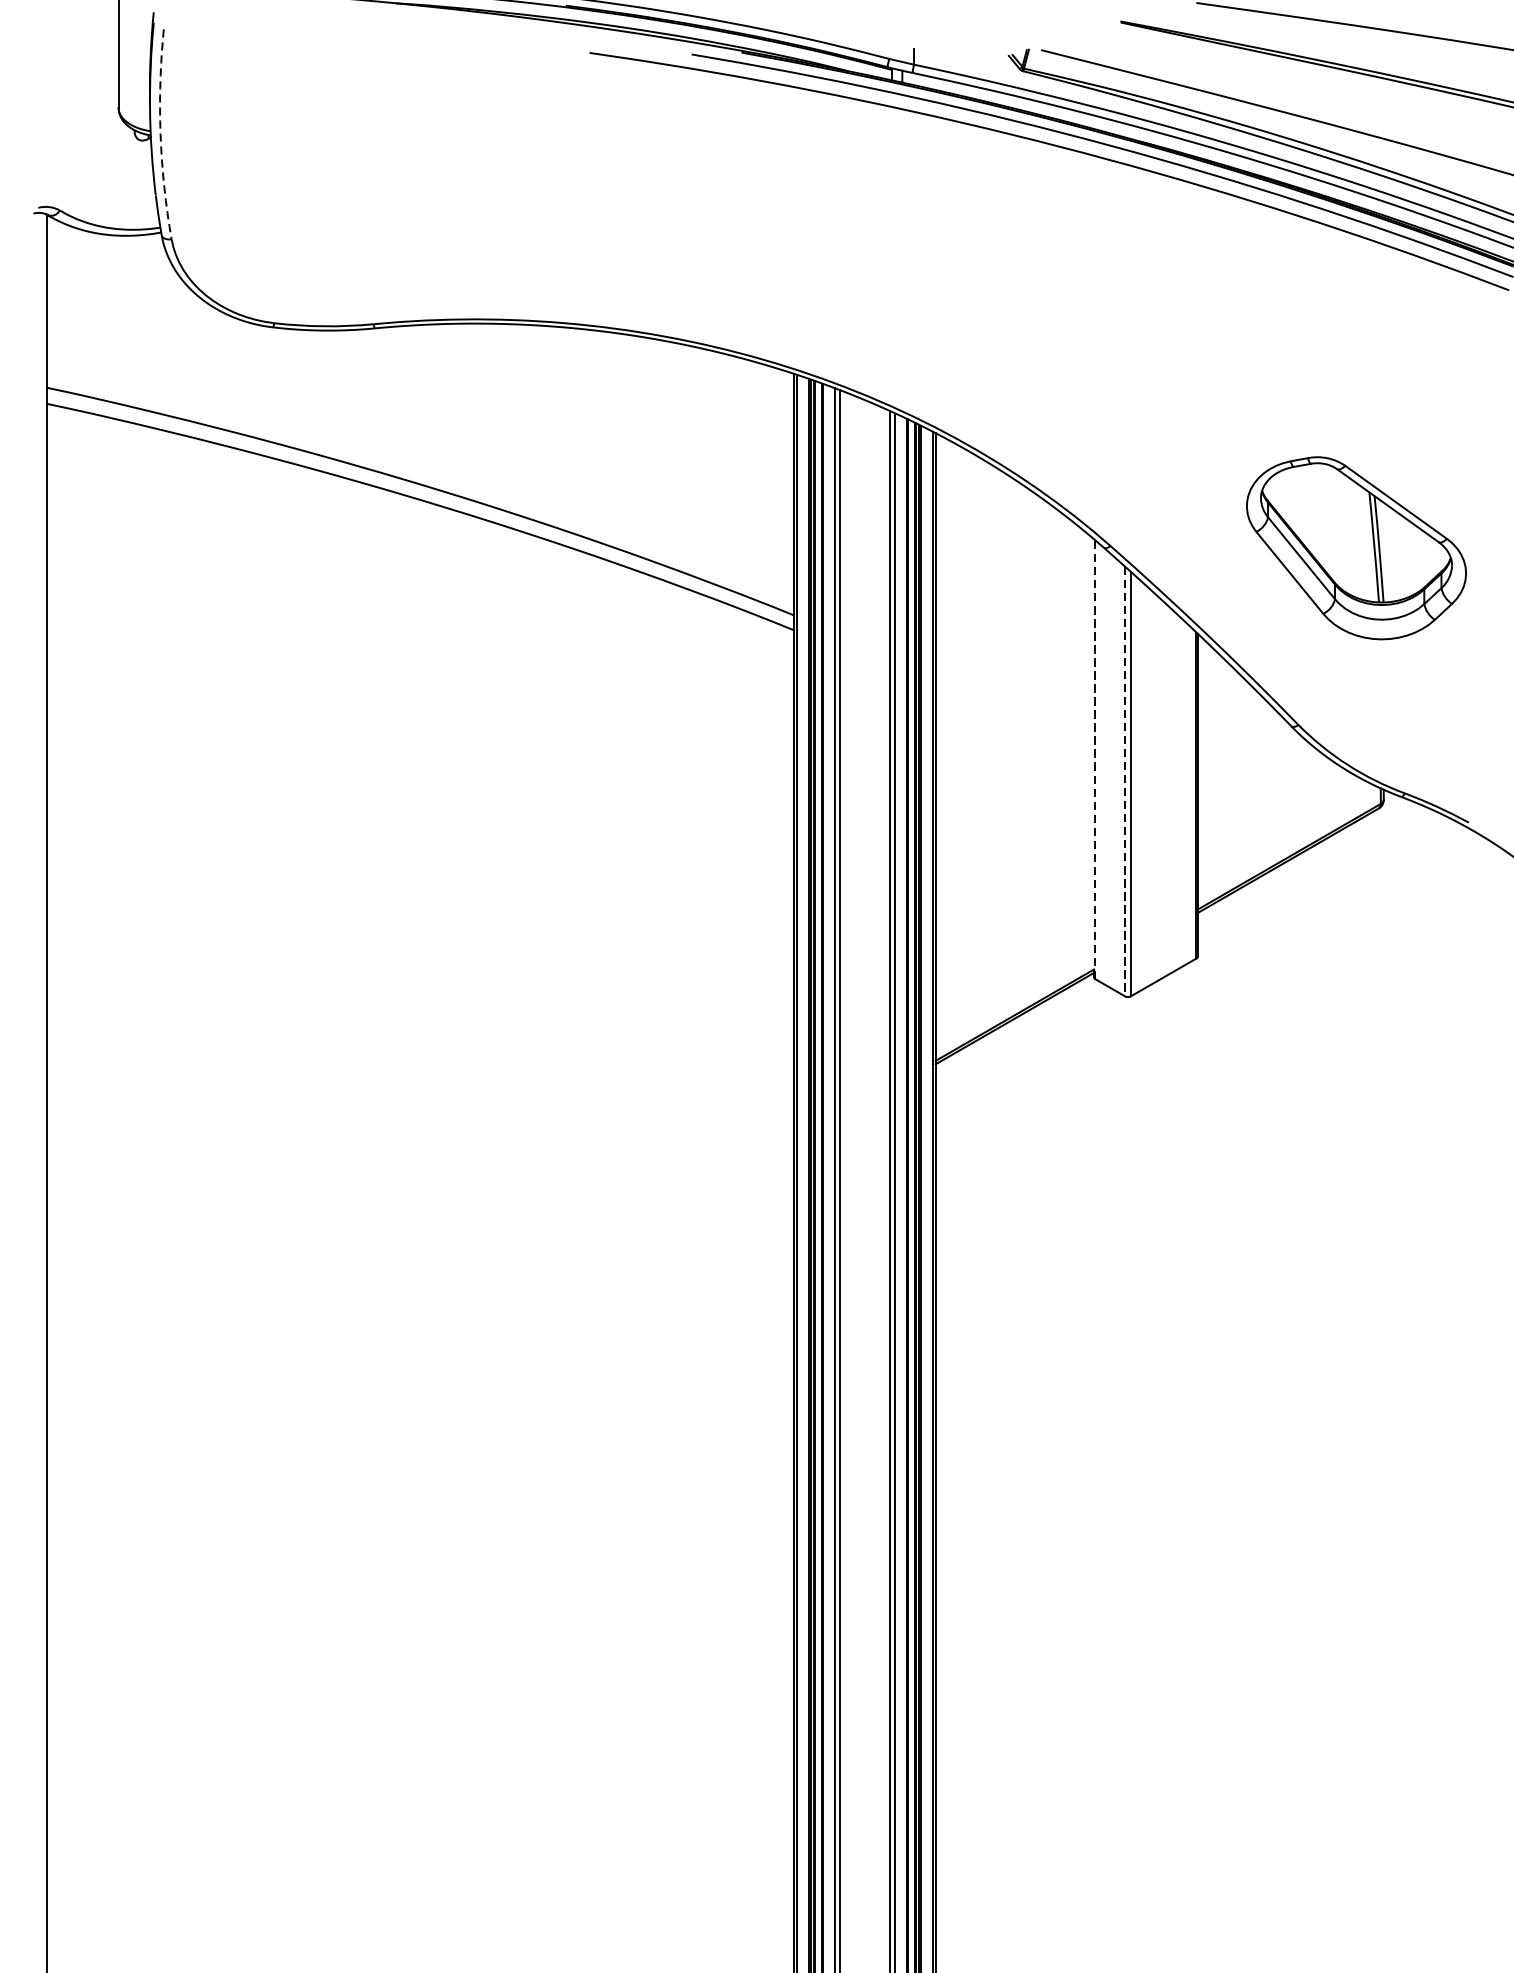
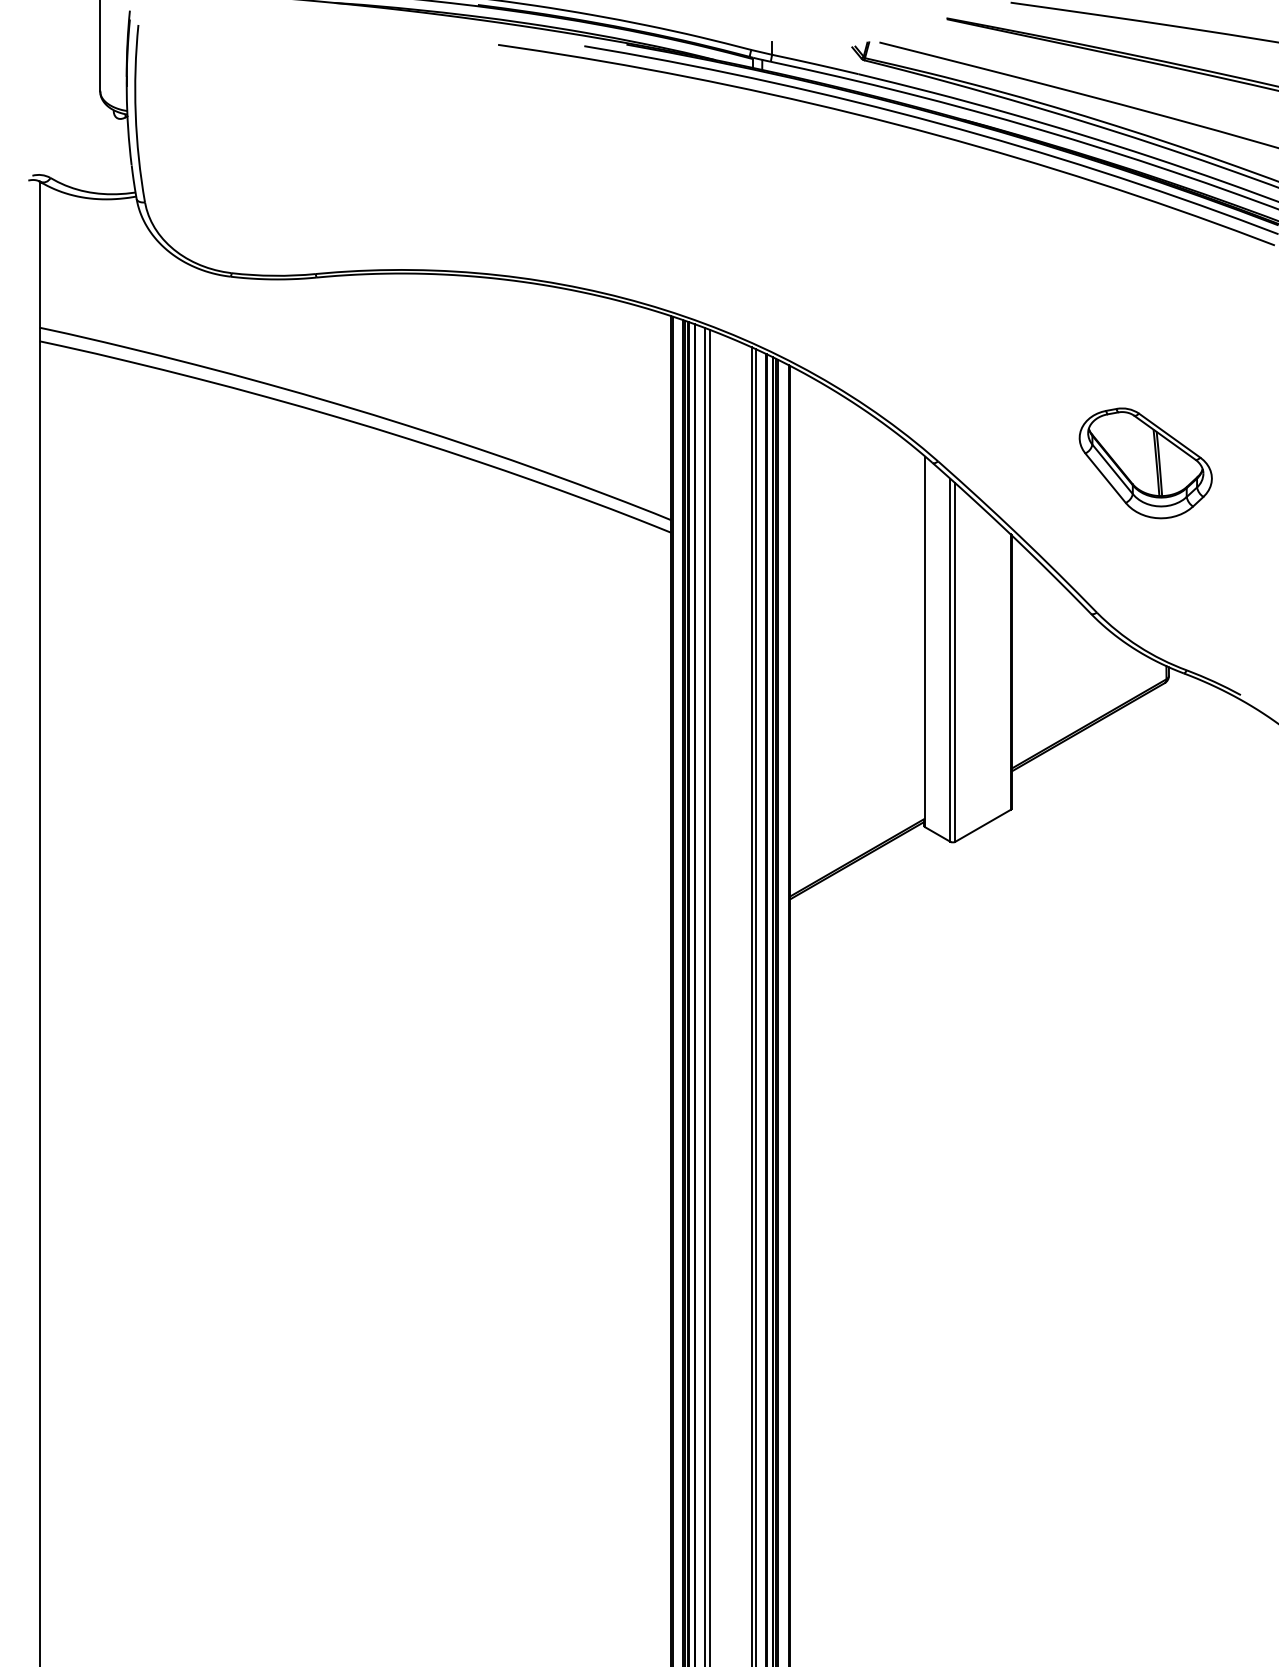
arc: (160, 134) -> (135, 113), dashed -> solid
part: (1356, 548) -> (1145, 463), size x0.71
line: (1095, 759) -> (925, 641), dashed -> solid
line: (1125, 781) -> (950, 660), dashed -> solid

